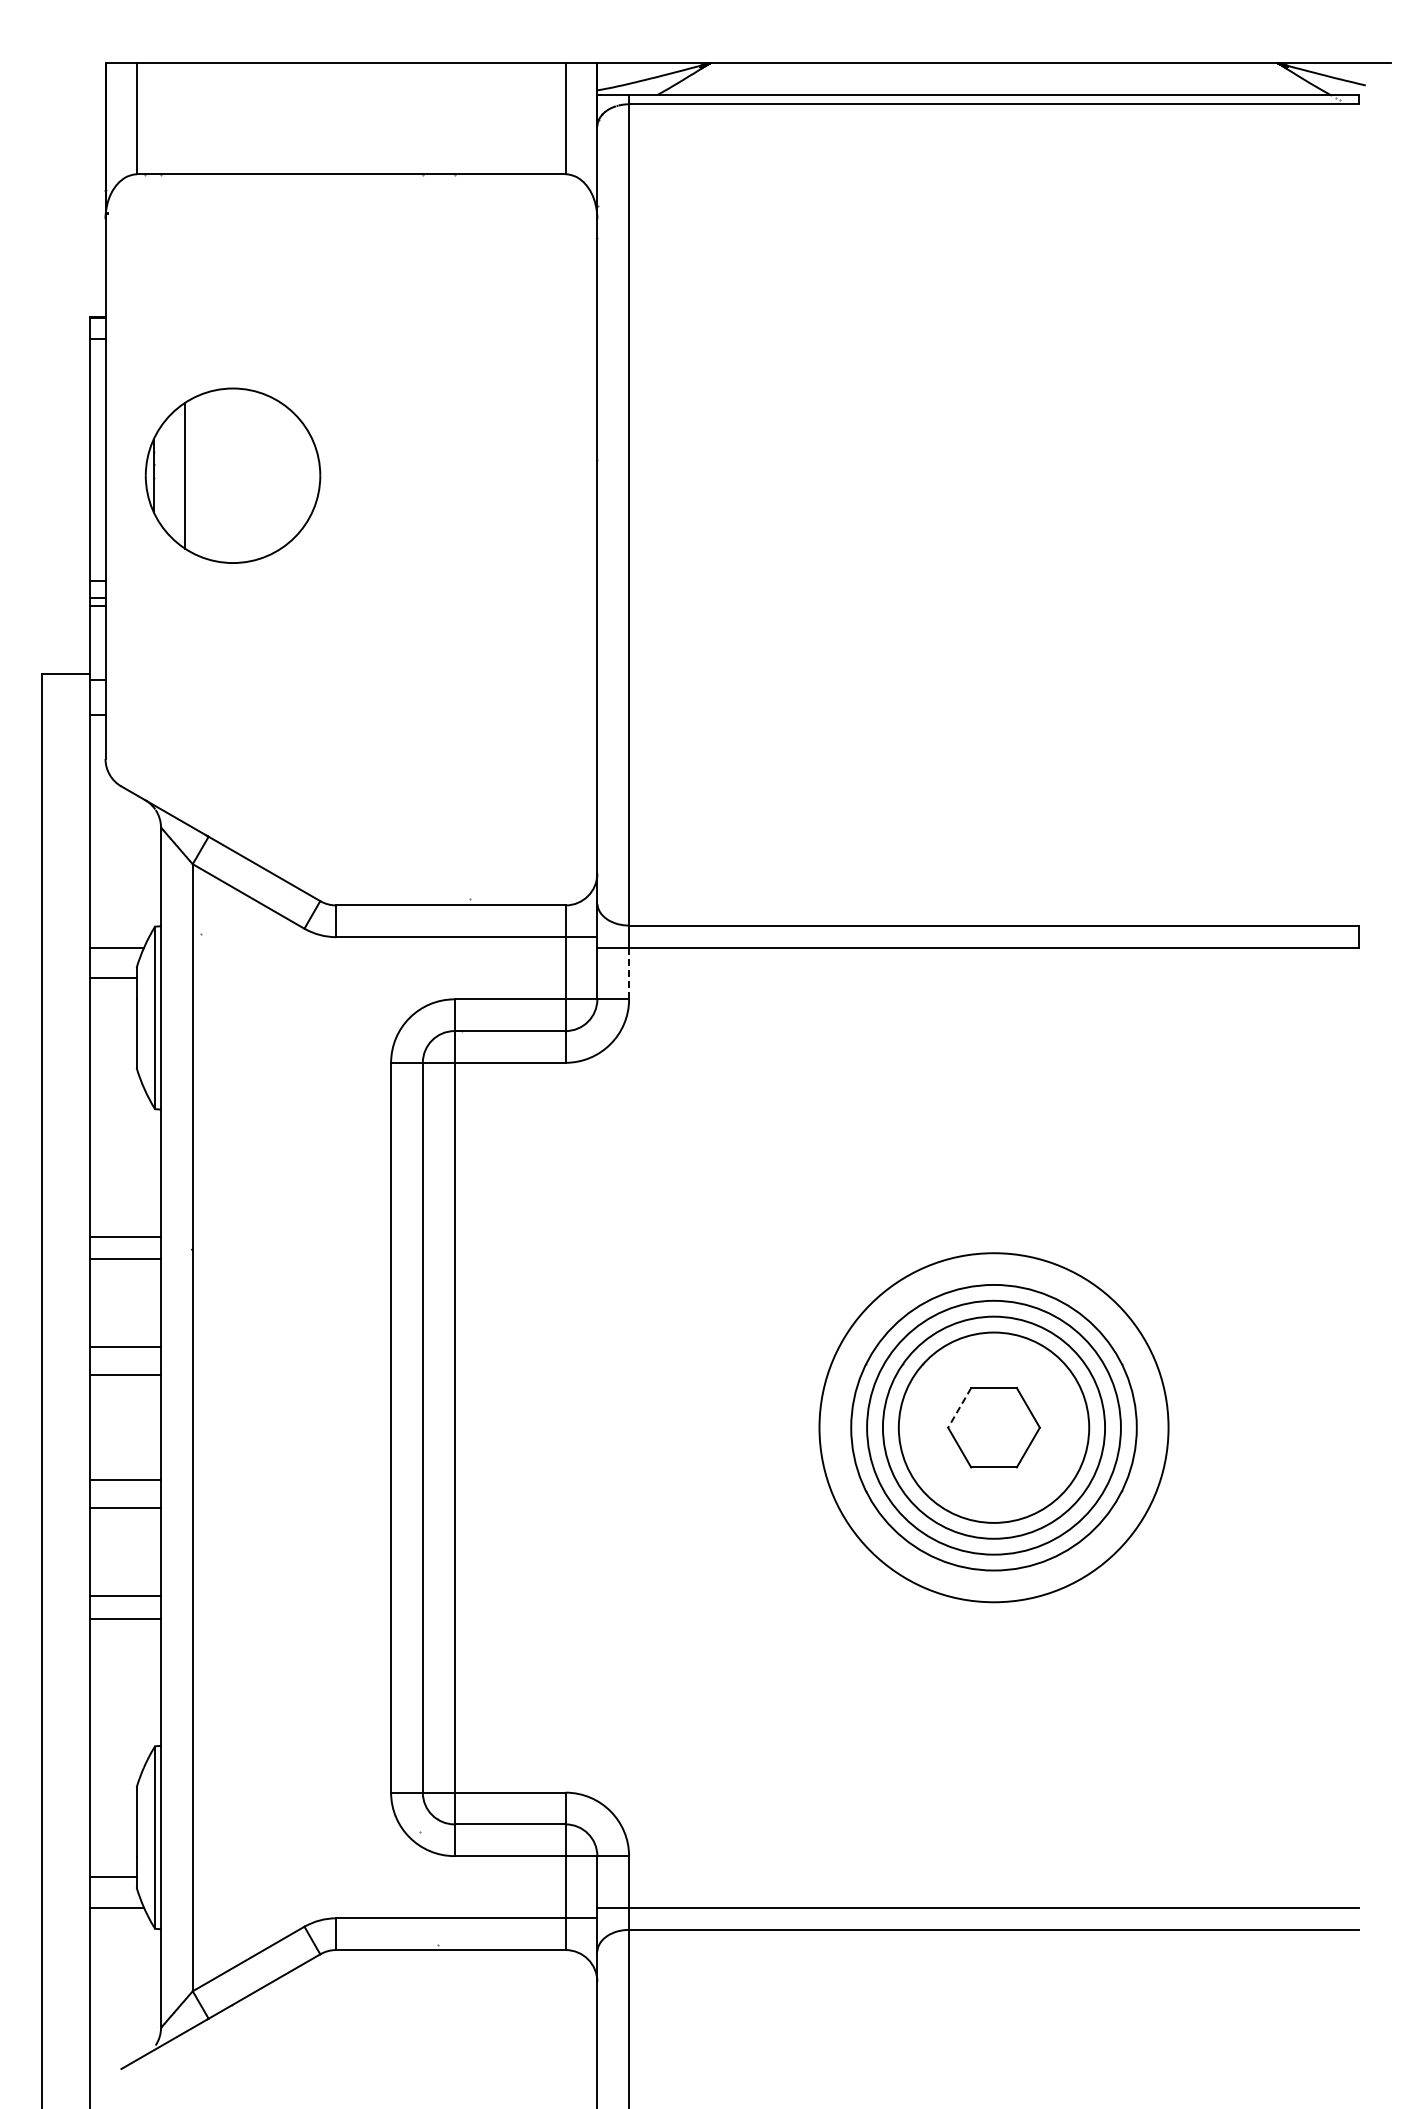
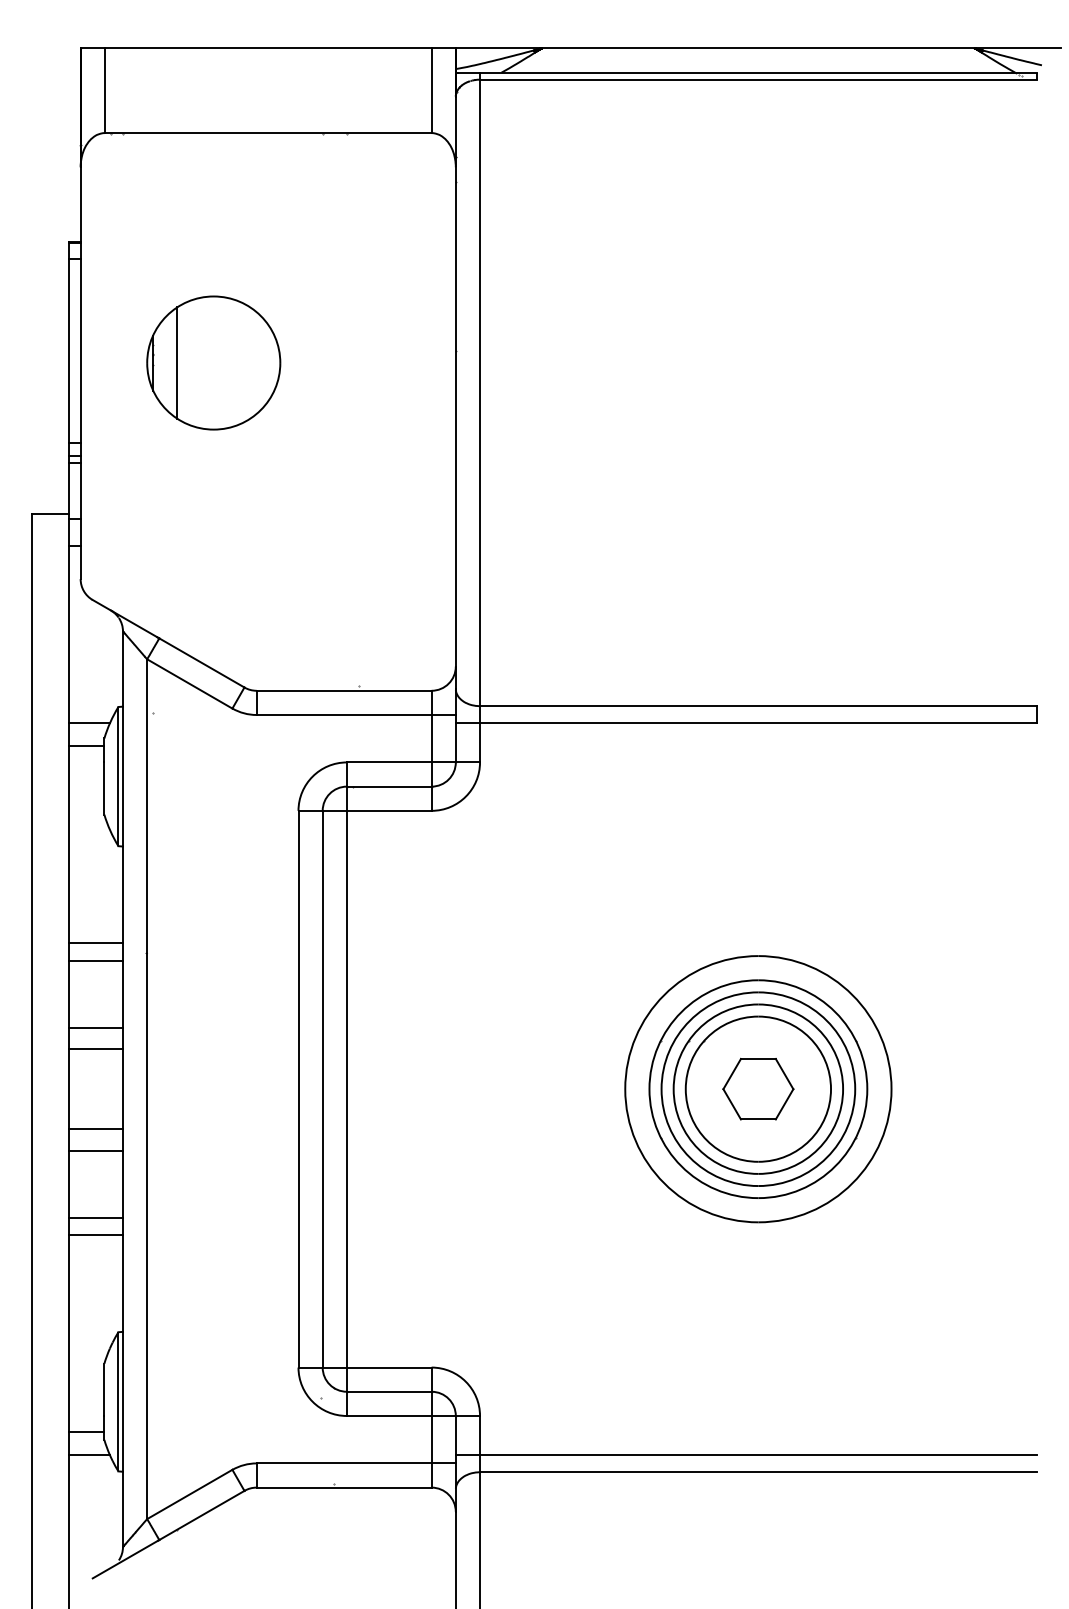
part: (232, 475) -> (213, 362), moved
line: (629, 973) -> (480, 742), dashed -> solid
line: (959, 1407) -> (732, 1073), dashed -> solid

